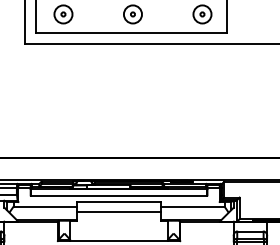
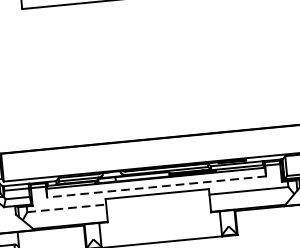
line: (118, 196) -> (155, 187), solid -> dashed
line: (45, 206) -> (66, 208), solid -> dashed
line: (118, 211) -> (157, 205), removed

